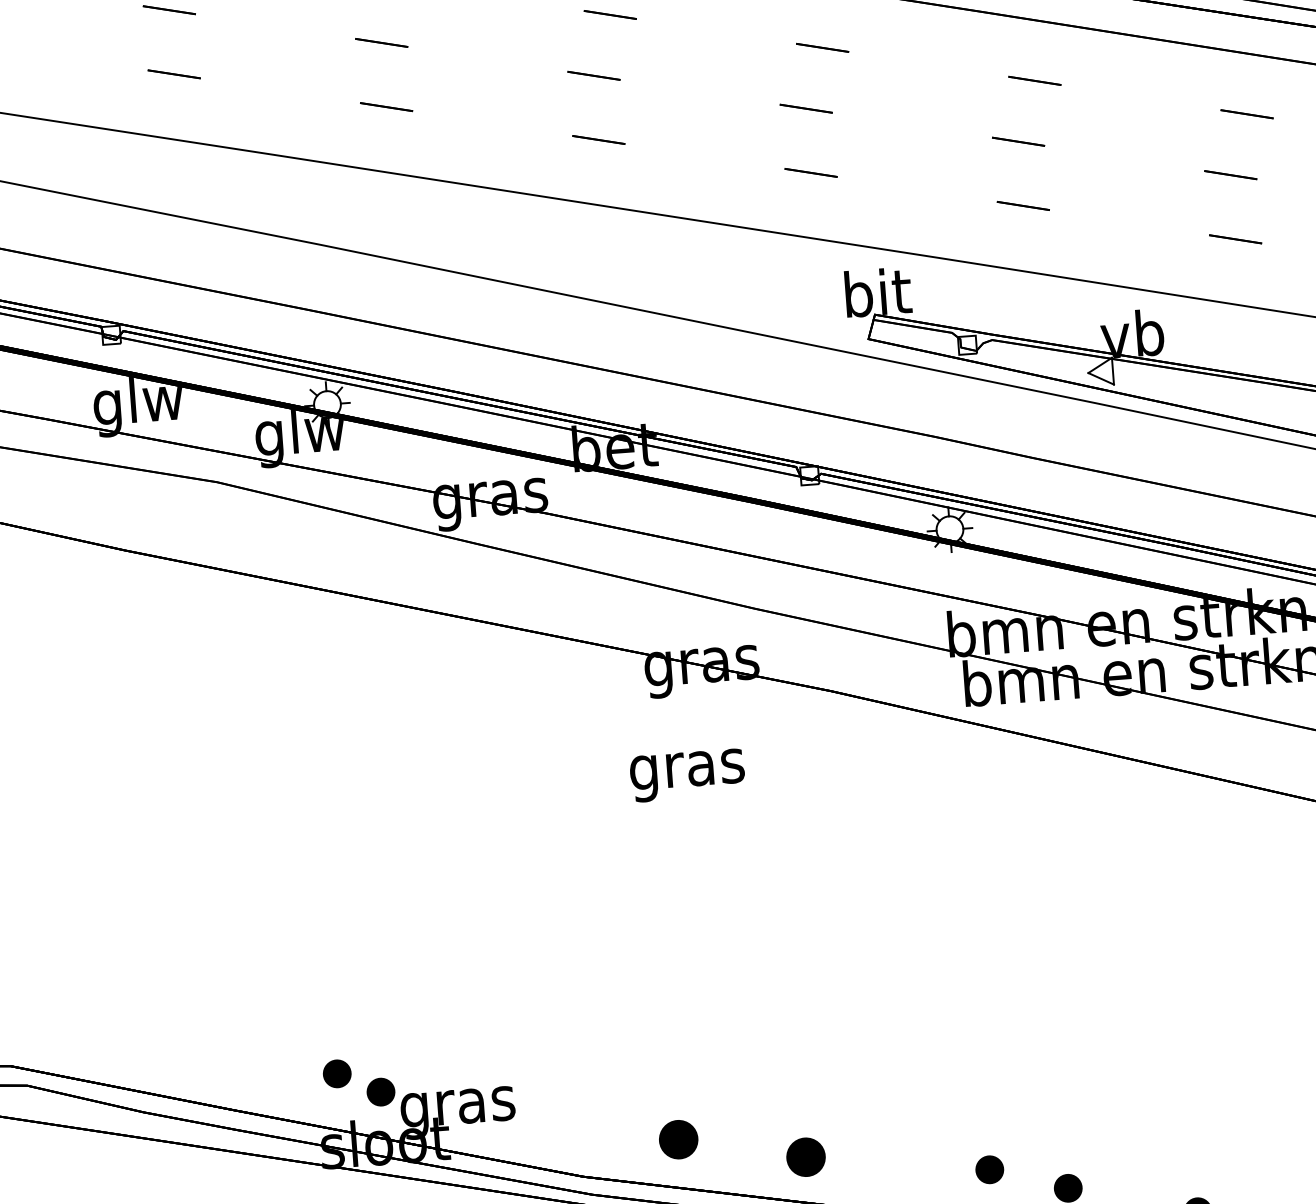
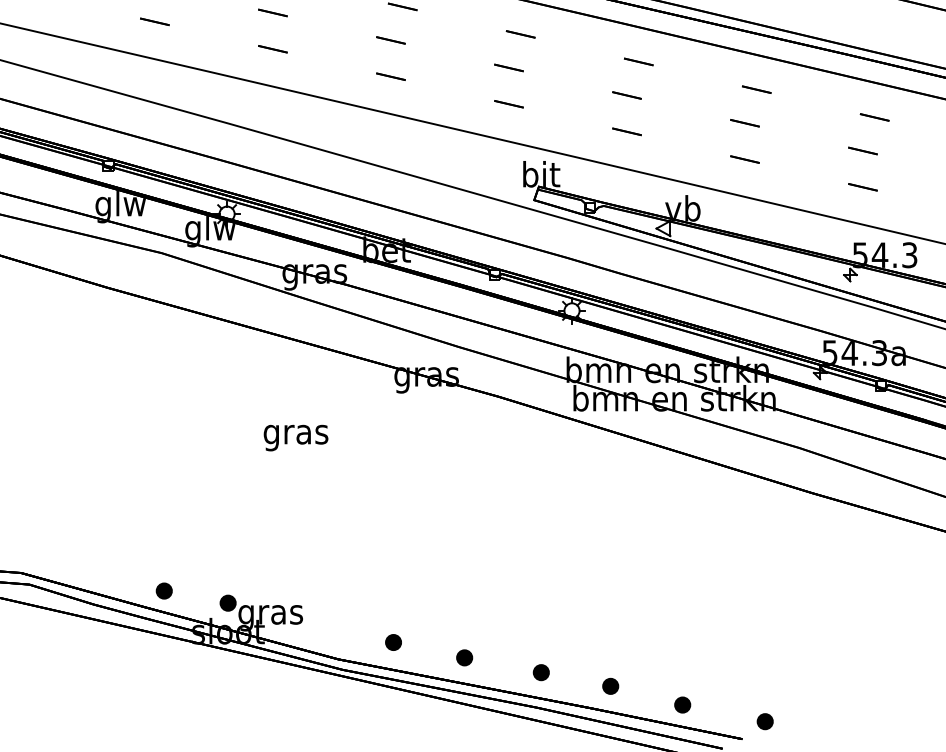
text: (686, 774) -> (295, 437), moved
part: (335, 1072) -> (163, 590), moved
part: (678, 1139) -> (393, 642), size x0.71
part: (805, 1156) -> (464, 657), size x0.71
part: (988, 1169) -> (540, 672), moved

